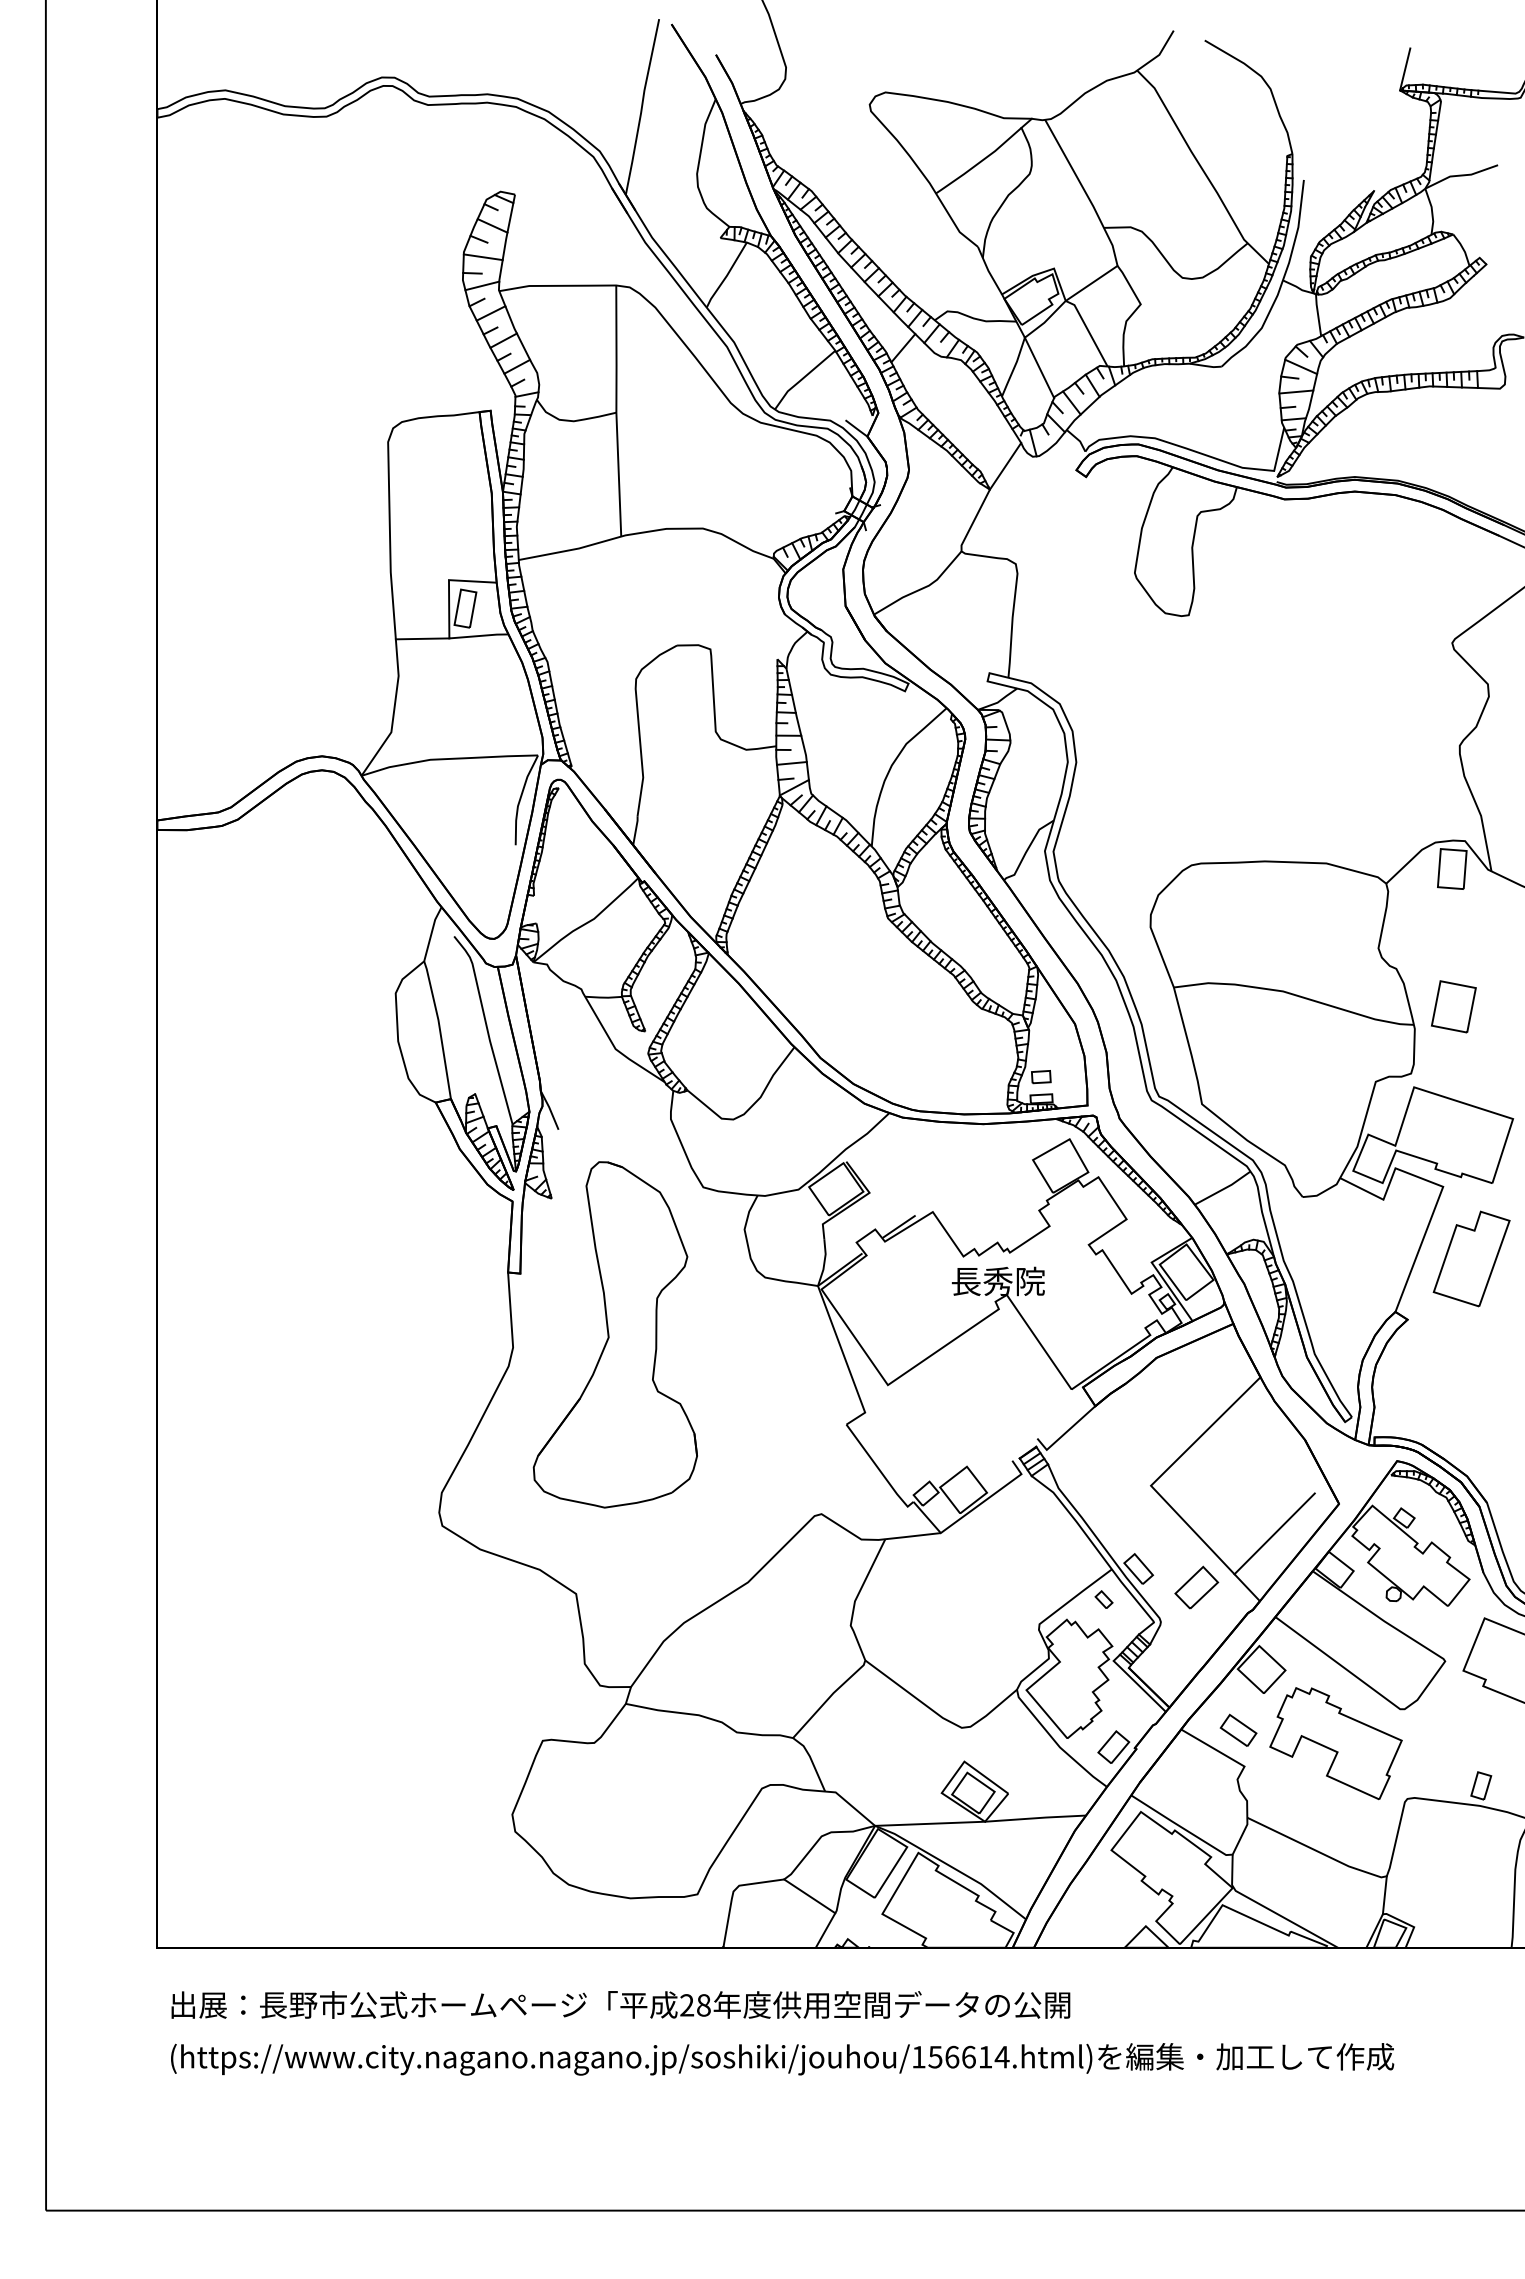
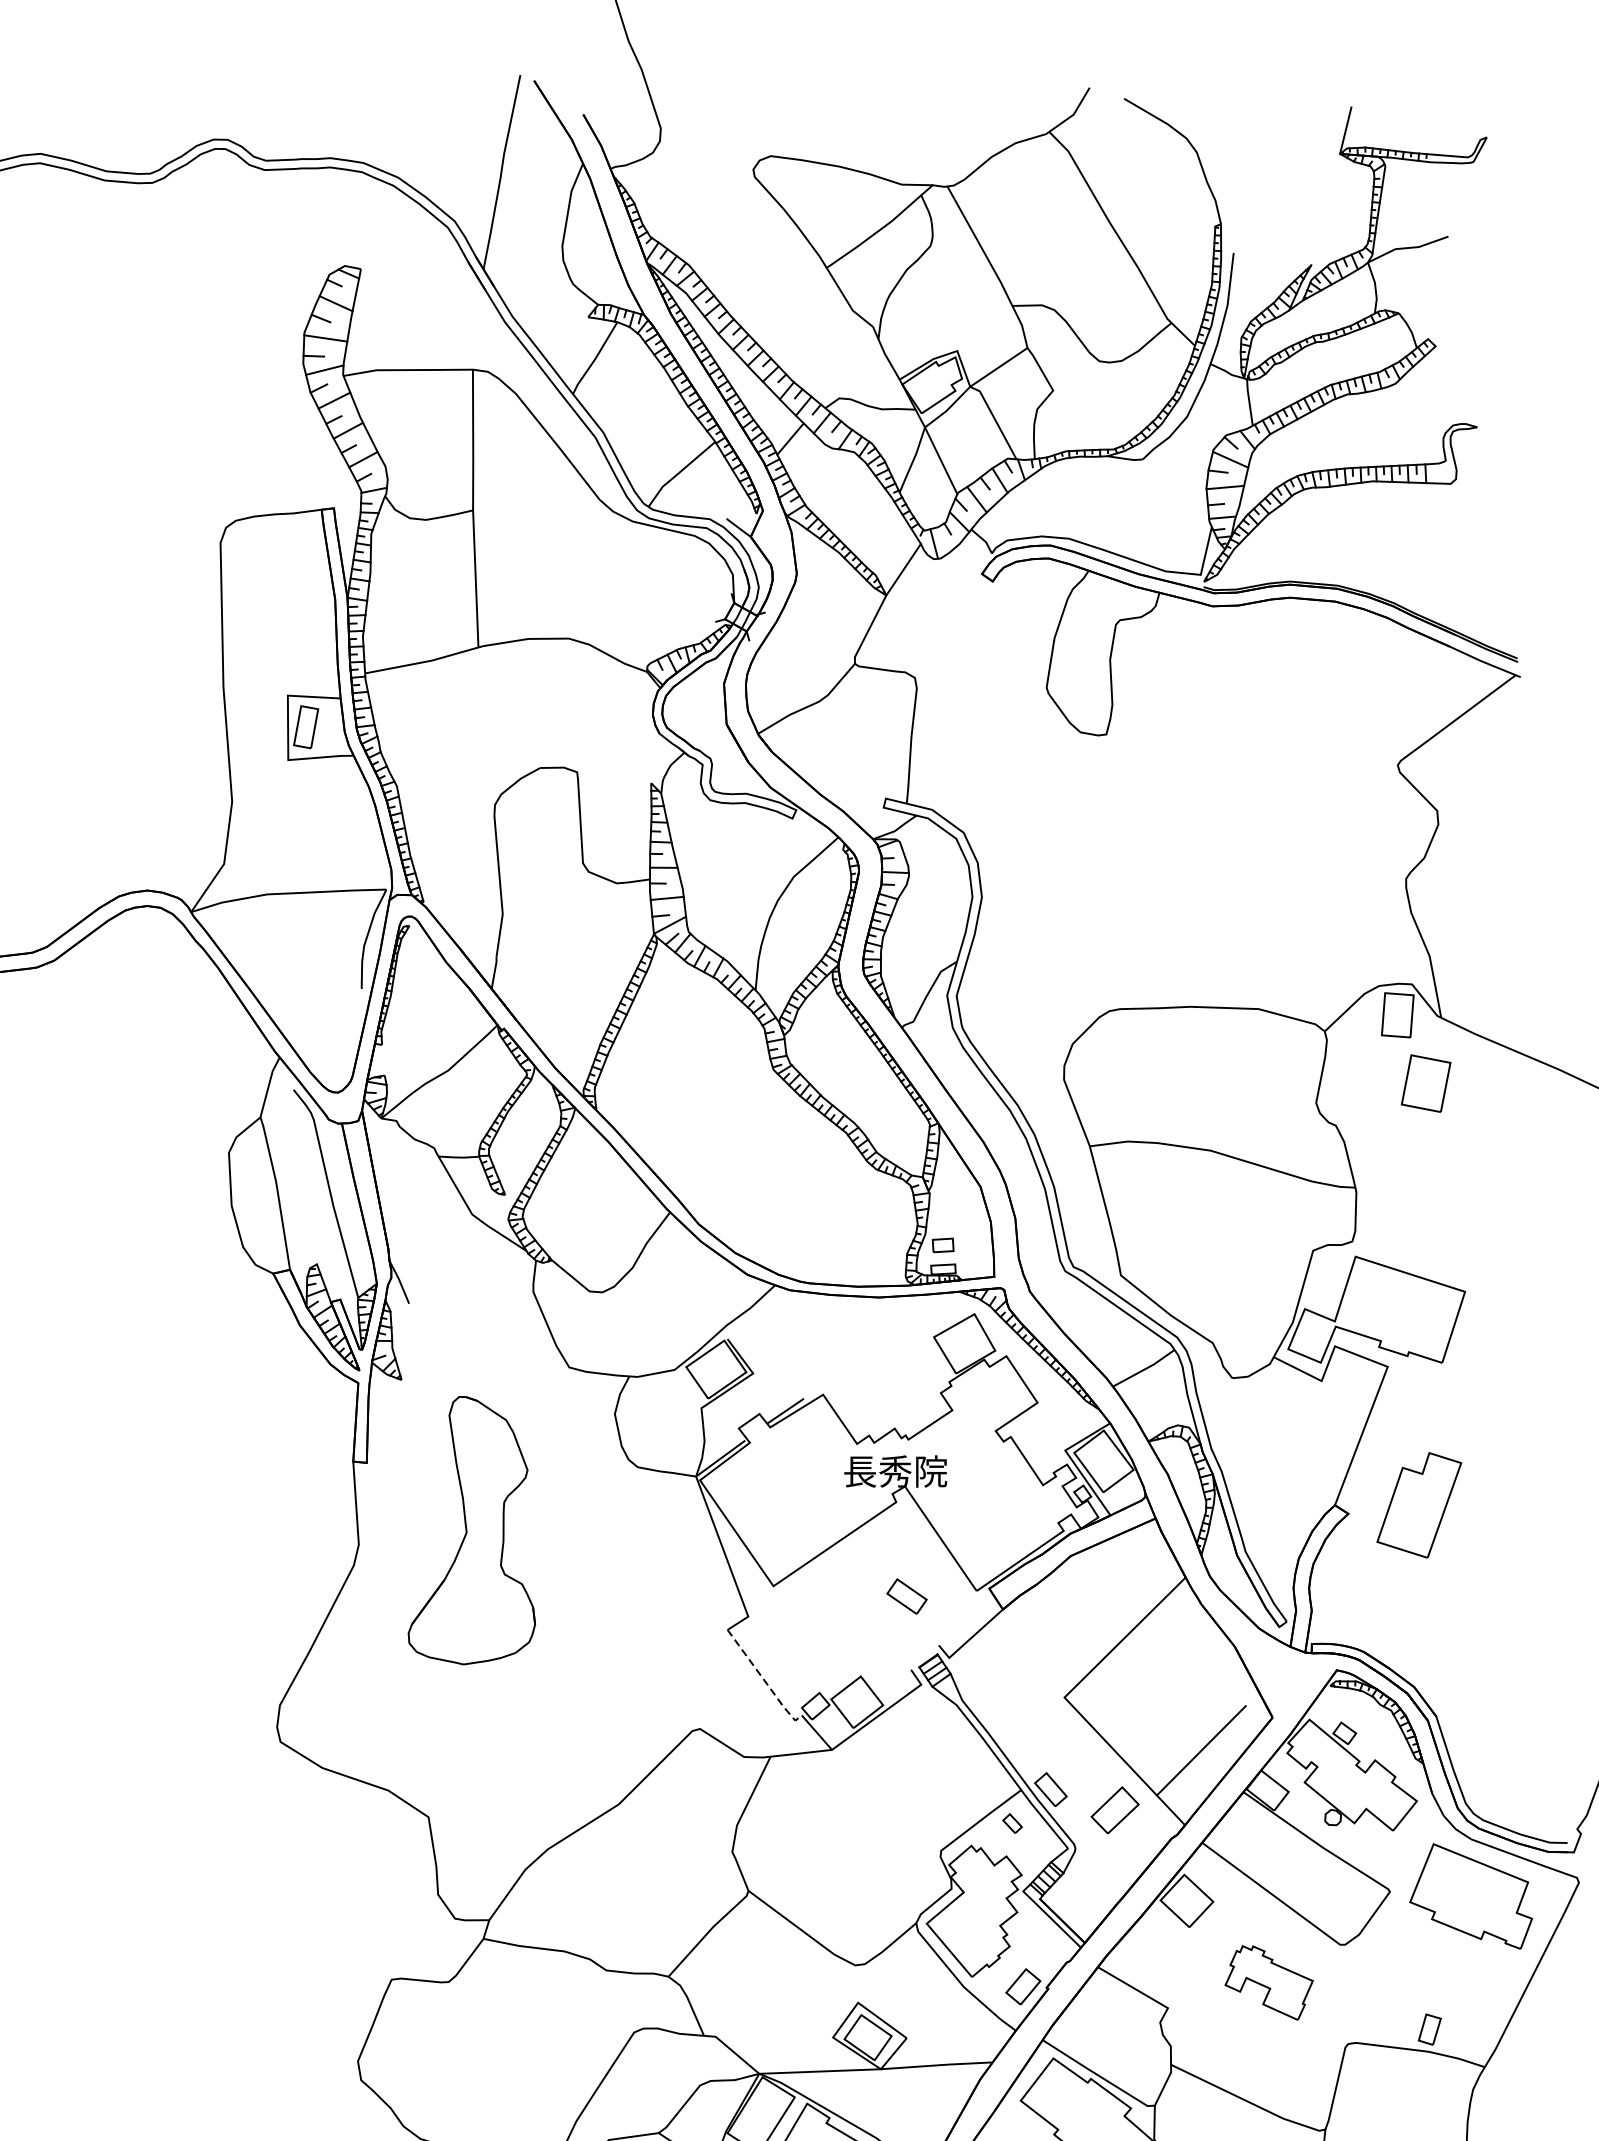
line: (422, 638) -> (258, 760), removed
part: (1453, 1006) -> (1425, 1083), moved
part: (1471, 1258) -> (1419, 1504), moved
part: (614, 1334) -> (470, 1530), size x0.7
line: (880, 1470) -> (765, 1680), solid -> dashed
part: (1238, 1729) -> (906, 1595), moved
part: (1335, 1743) -> (1268, 1982), size x0.6

